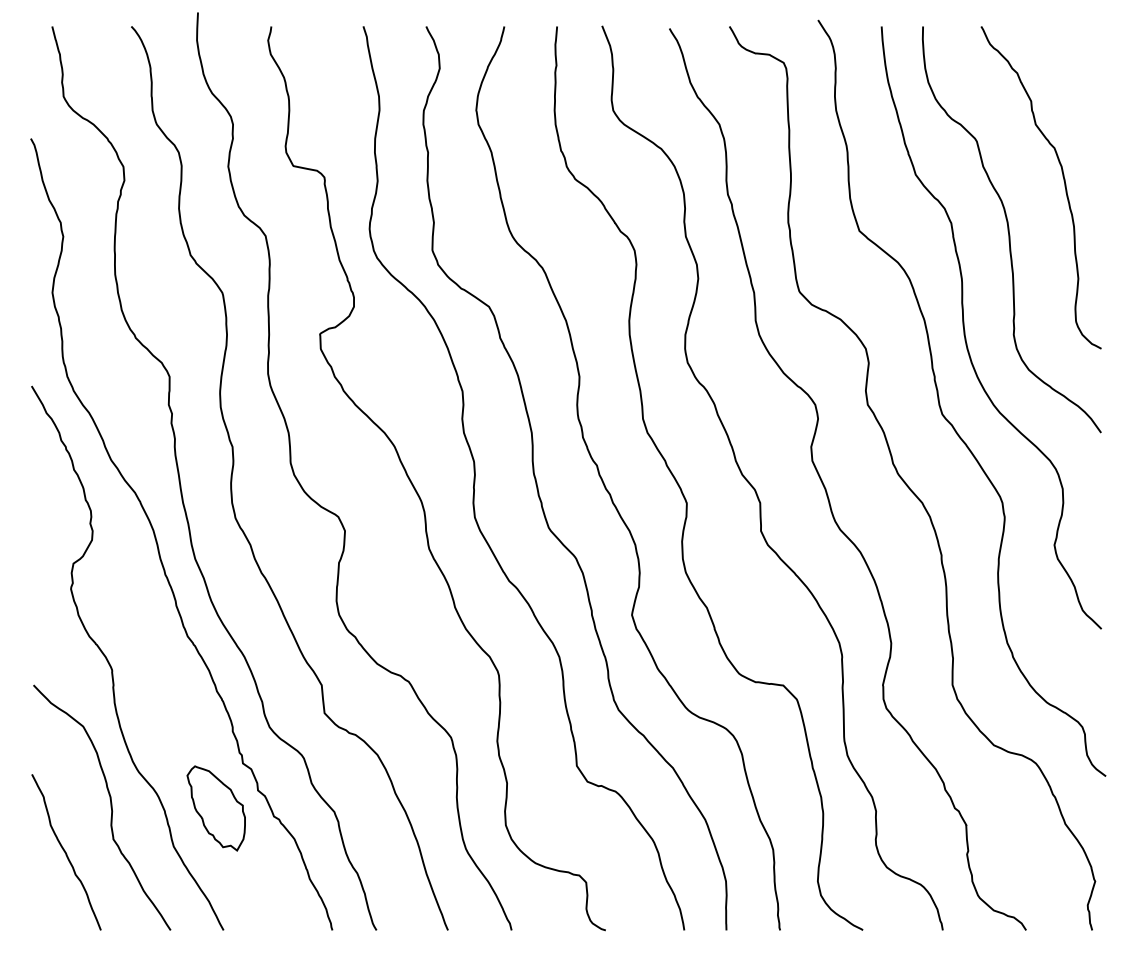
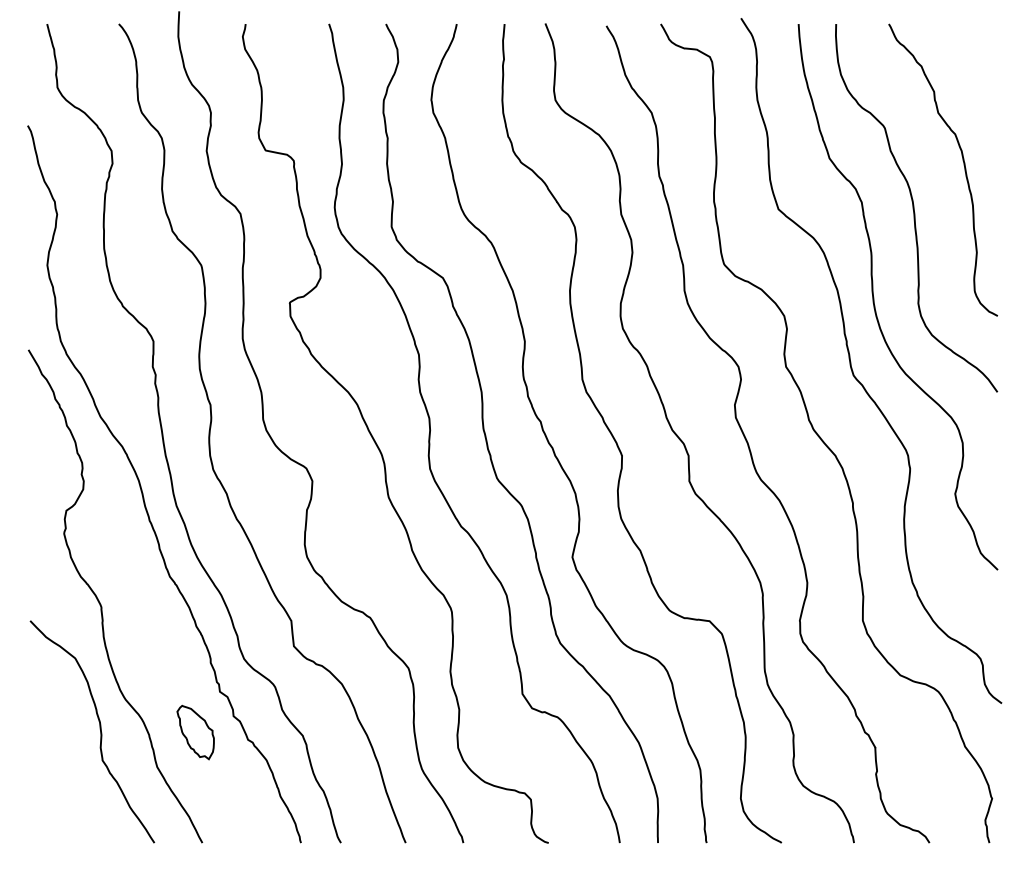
part: (215, 808) -> (195, 732), size x0.7
curve: (65, 852) -> (59, 772), removed

